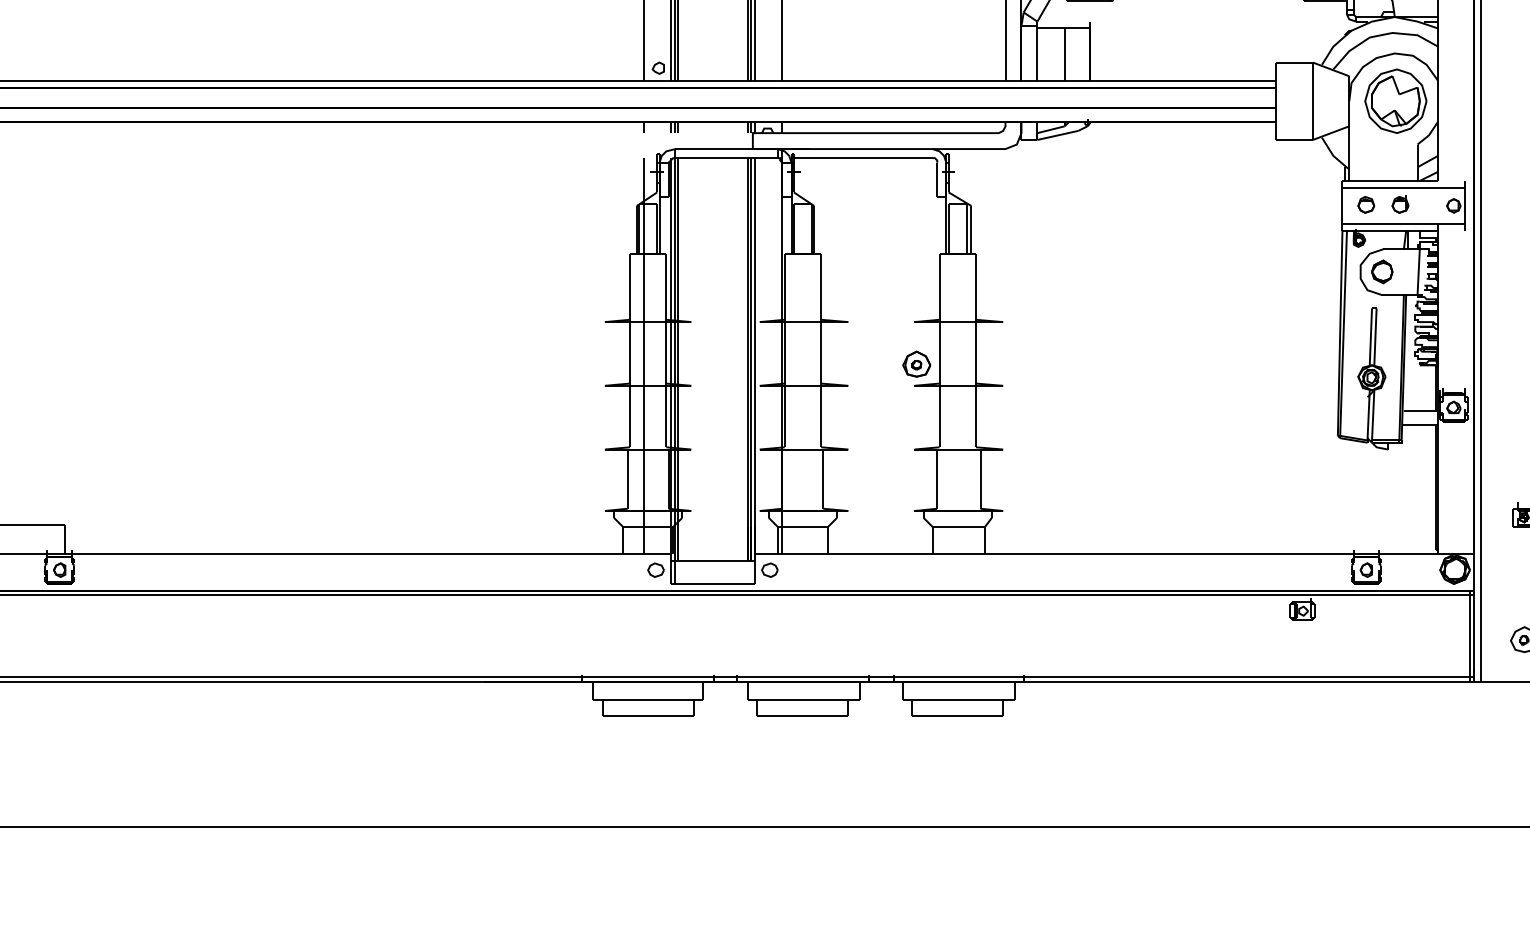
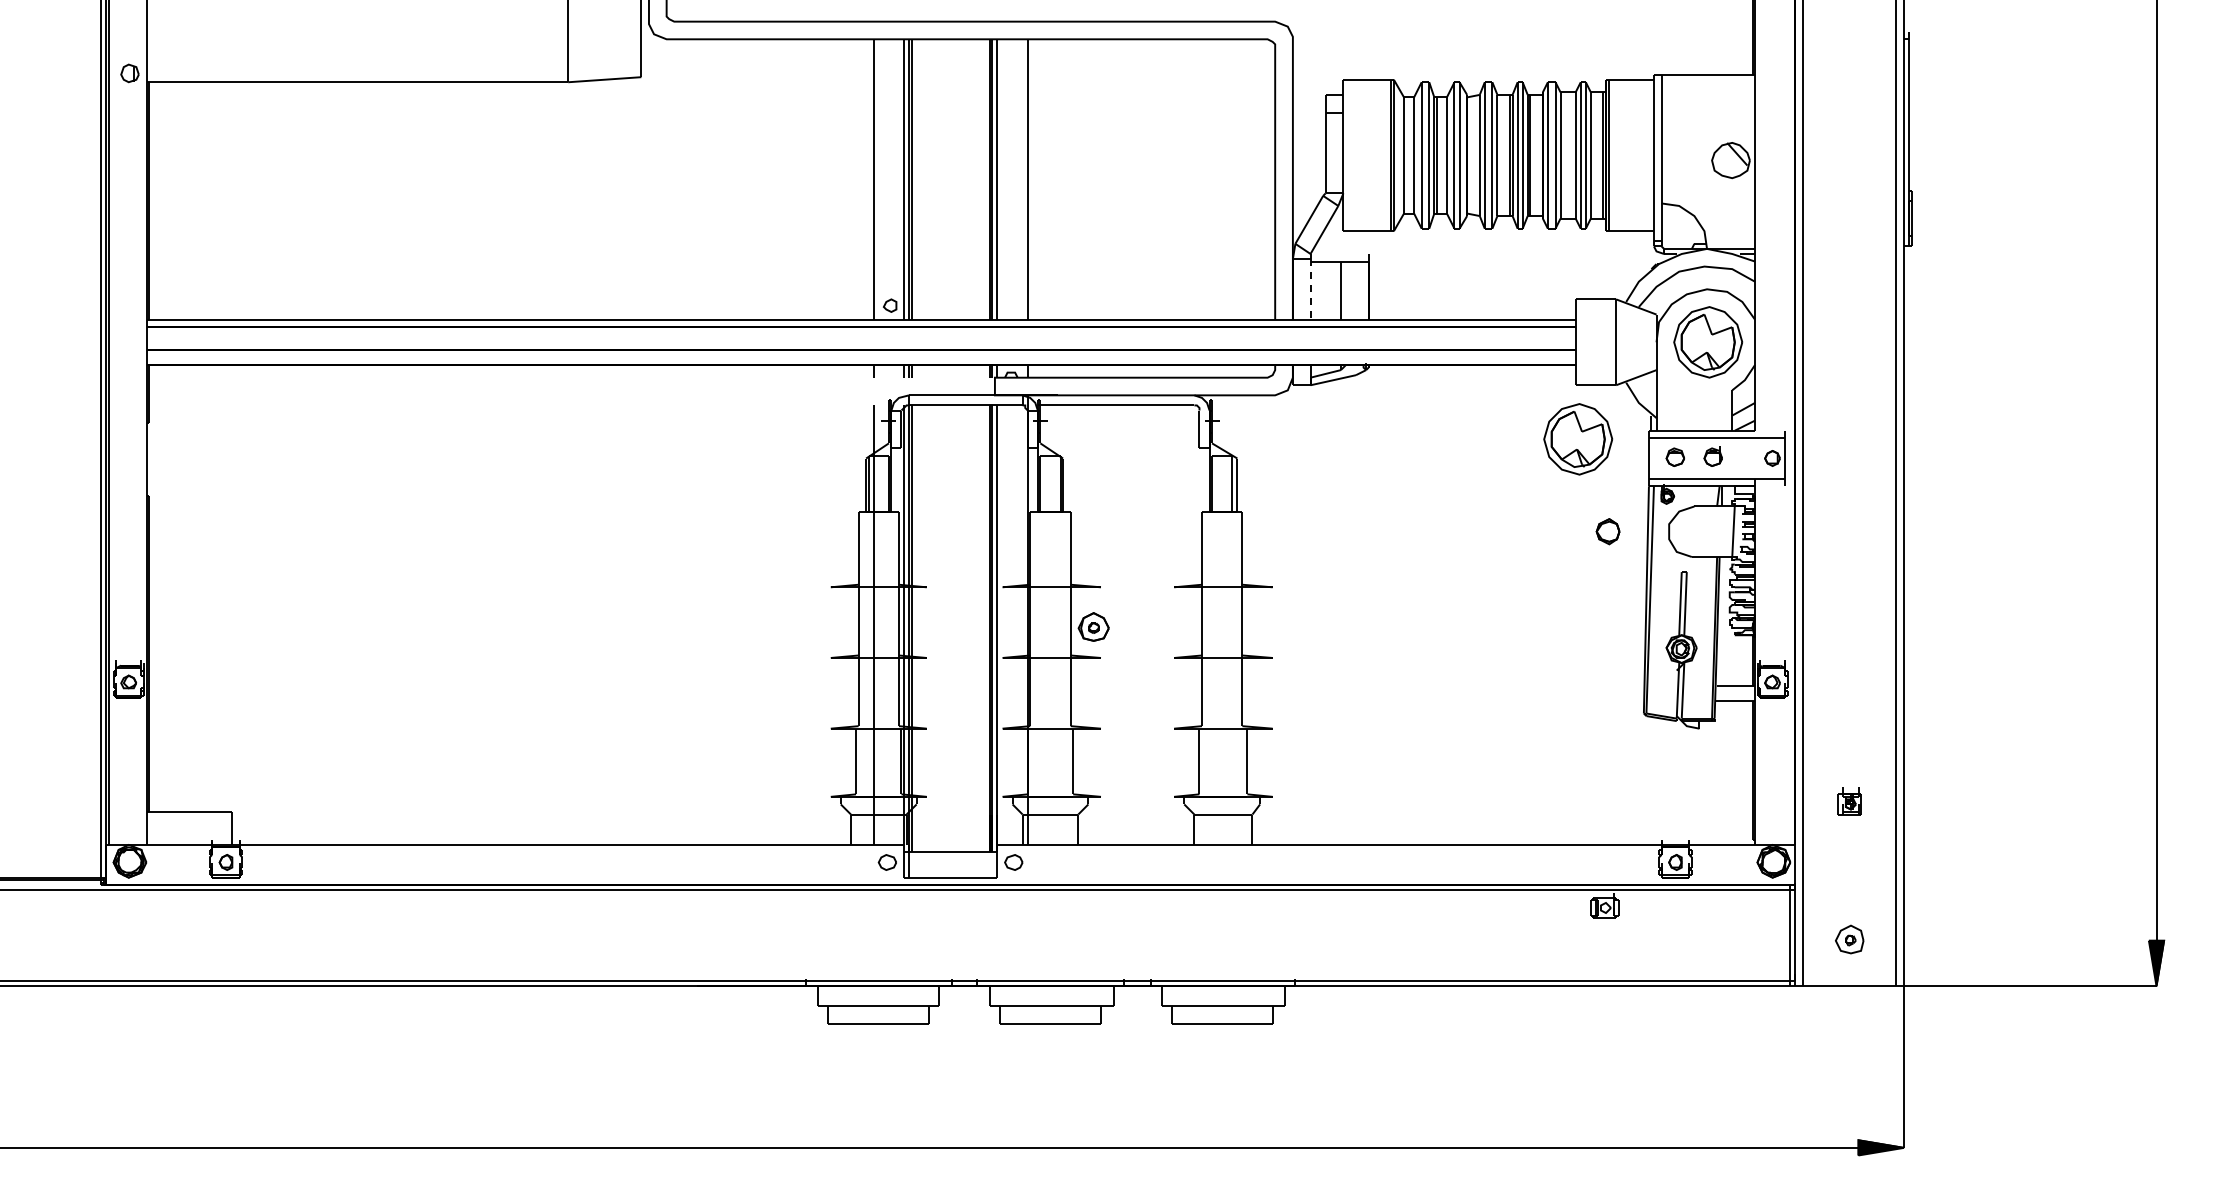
line: (1037, 53) -> (1310, 289), solid -> dashed
part: (1278, 188) -> (1578, 439), added
part: (1381, 271) -> (1607, 531), moved
part: (916, 363) -> (1093, 626), moved

